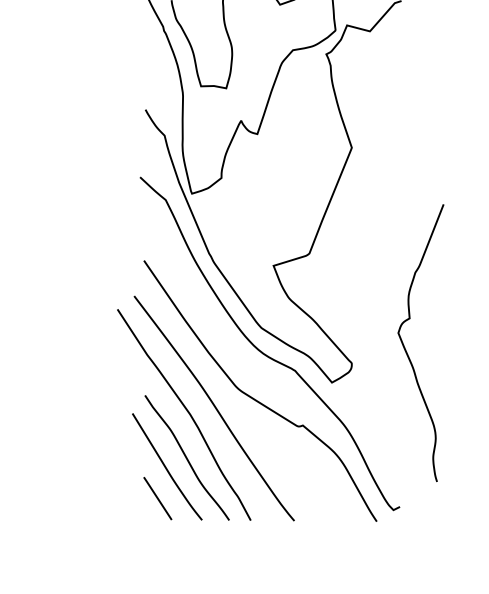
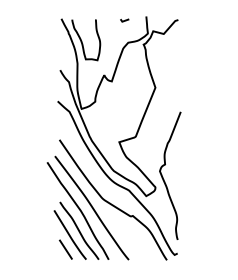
curve: (408, 350) -> (164, 179), moved

